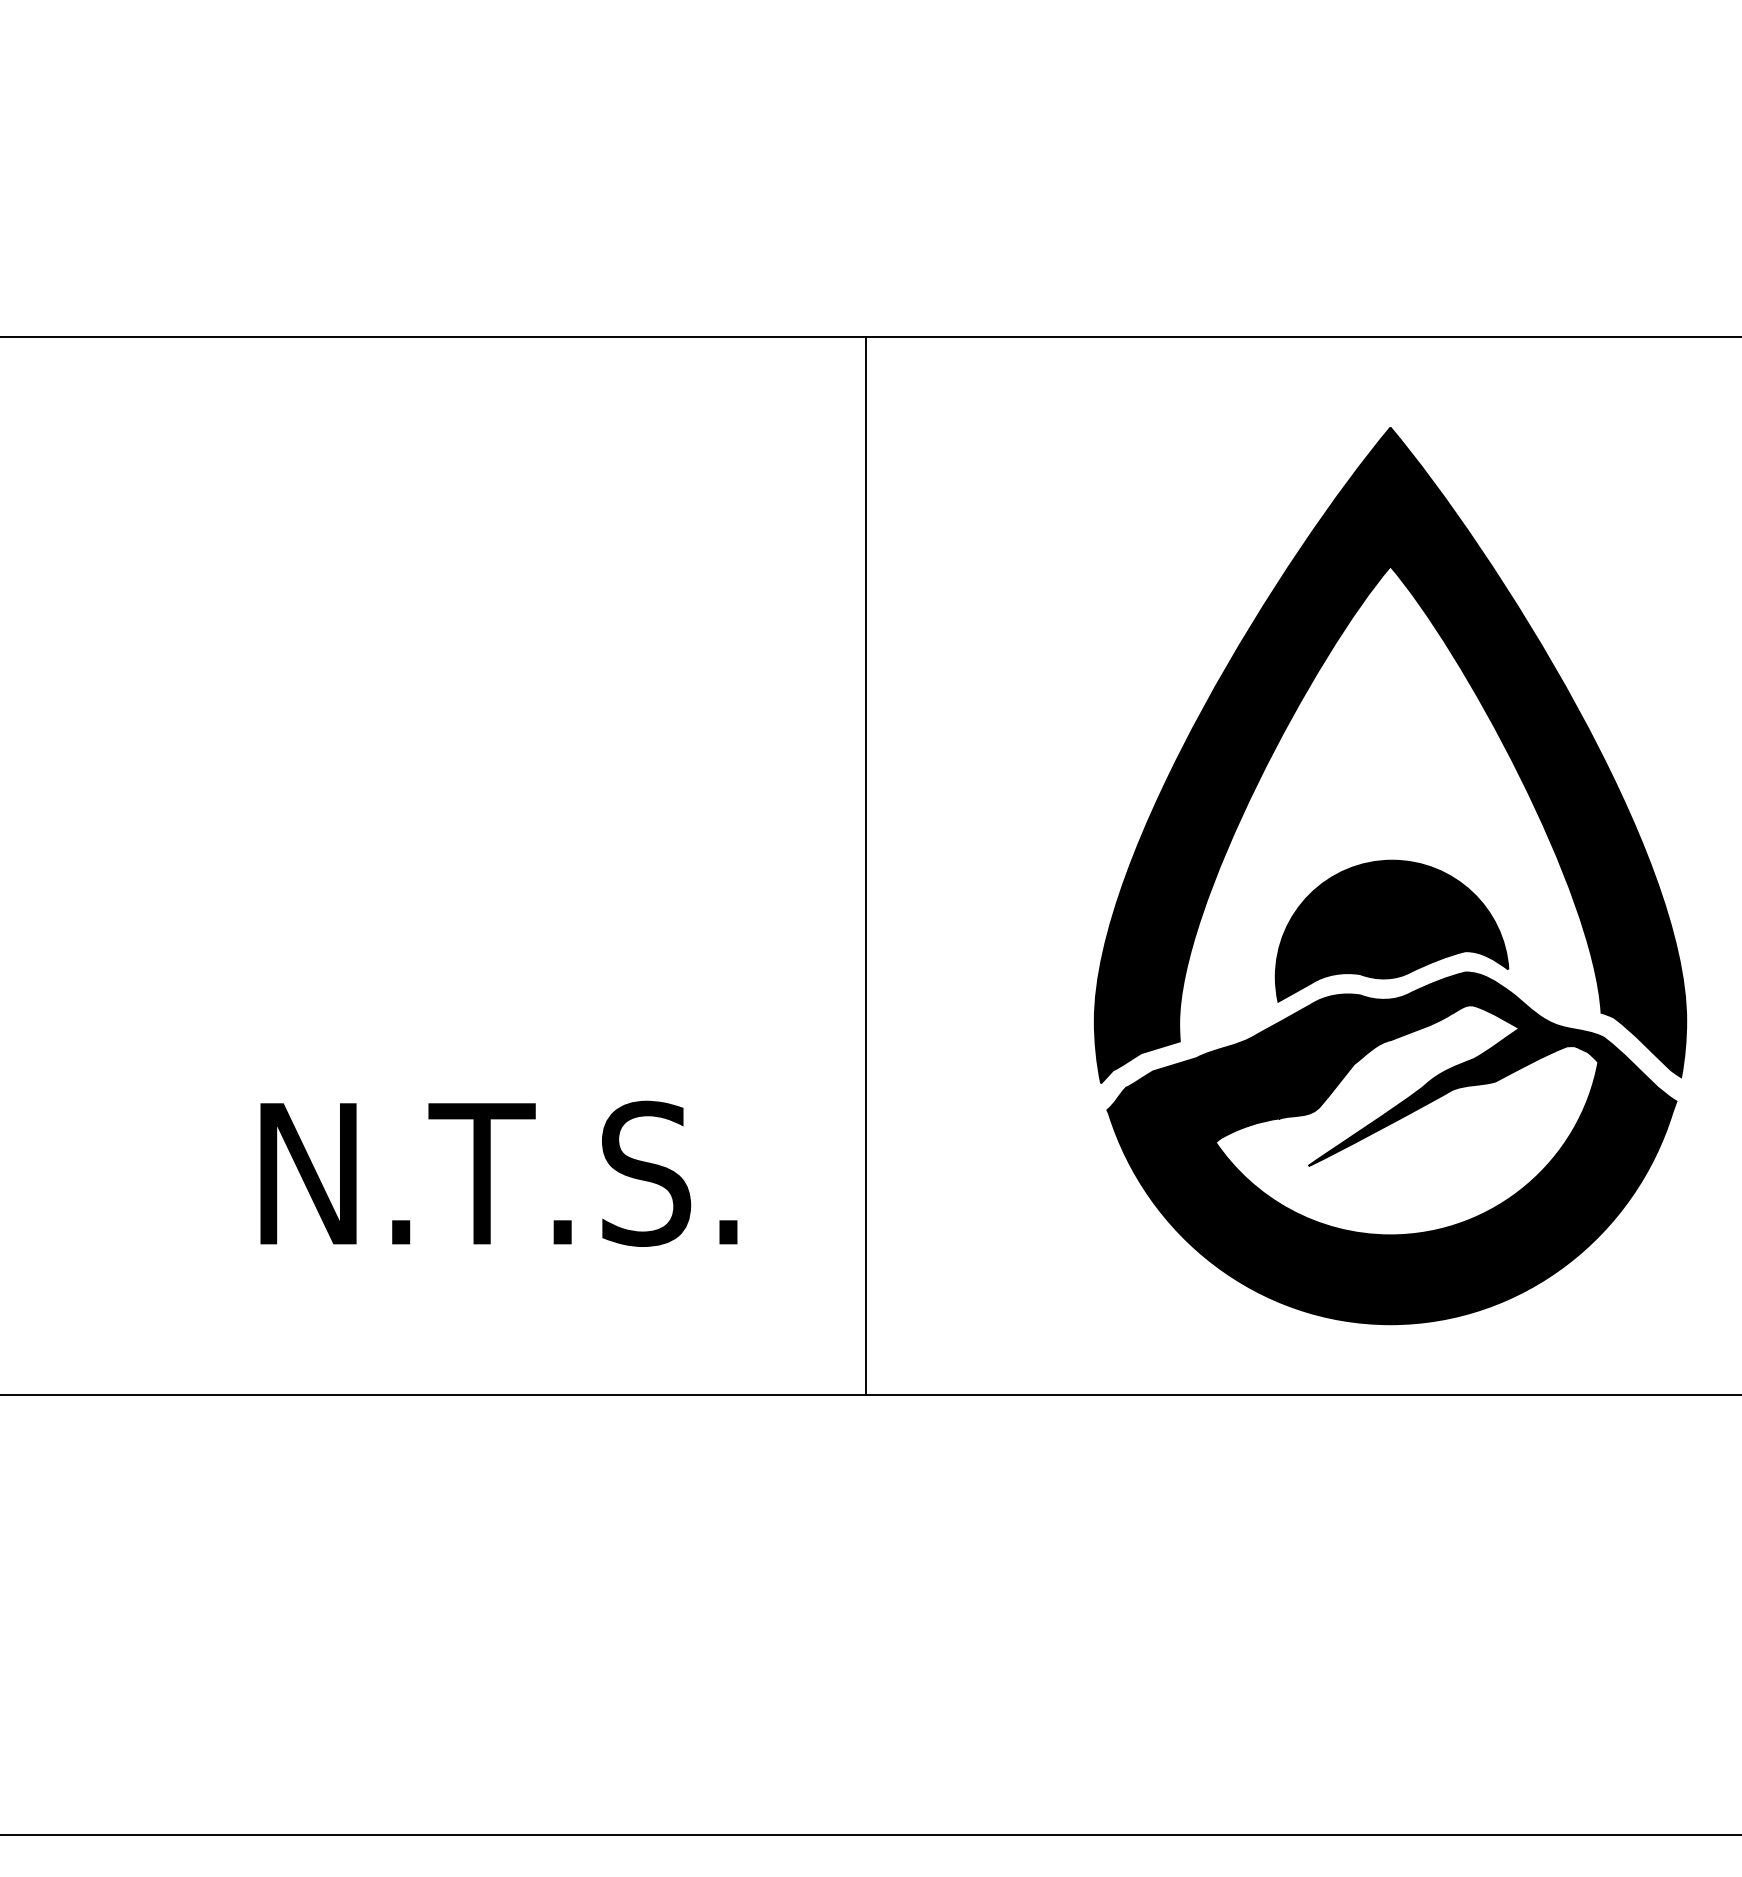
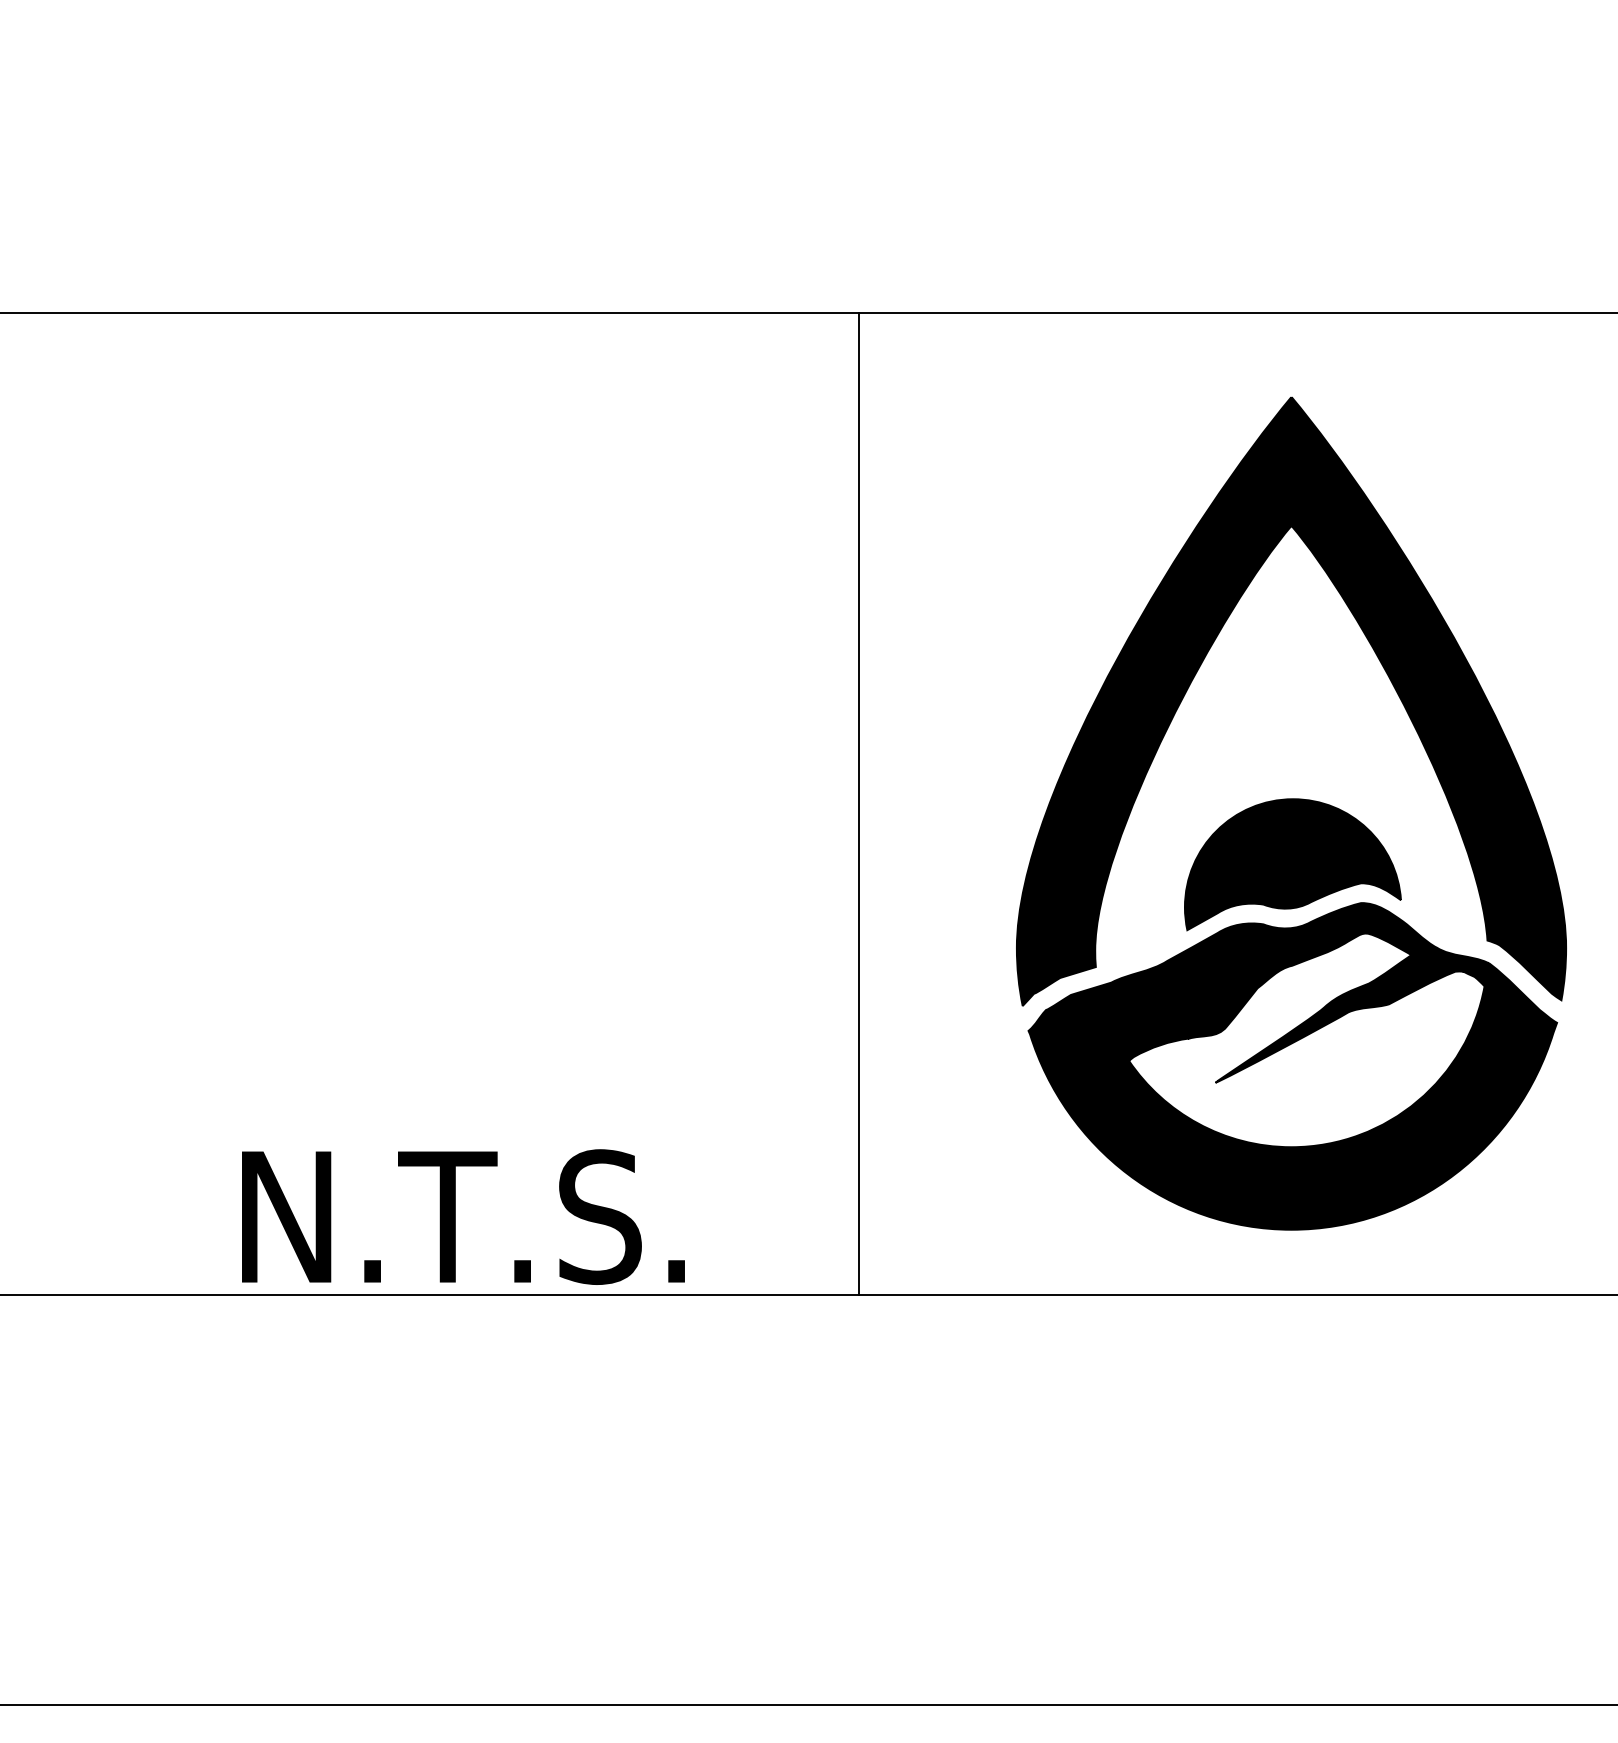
line: (866, 865) -> (858, 803), moved
text: (499, 1173) -> (463, 1216), moved

